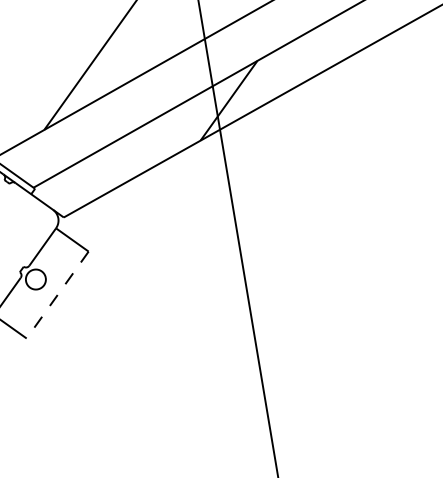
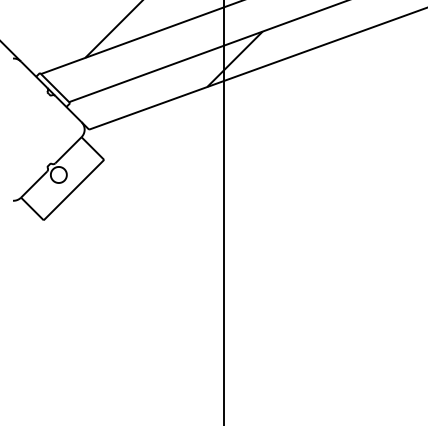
line: (57, 295) -> (73, 190), dashed -> solid

